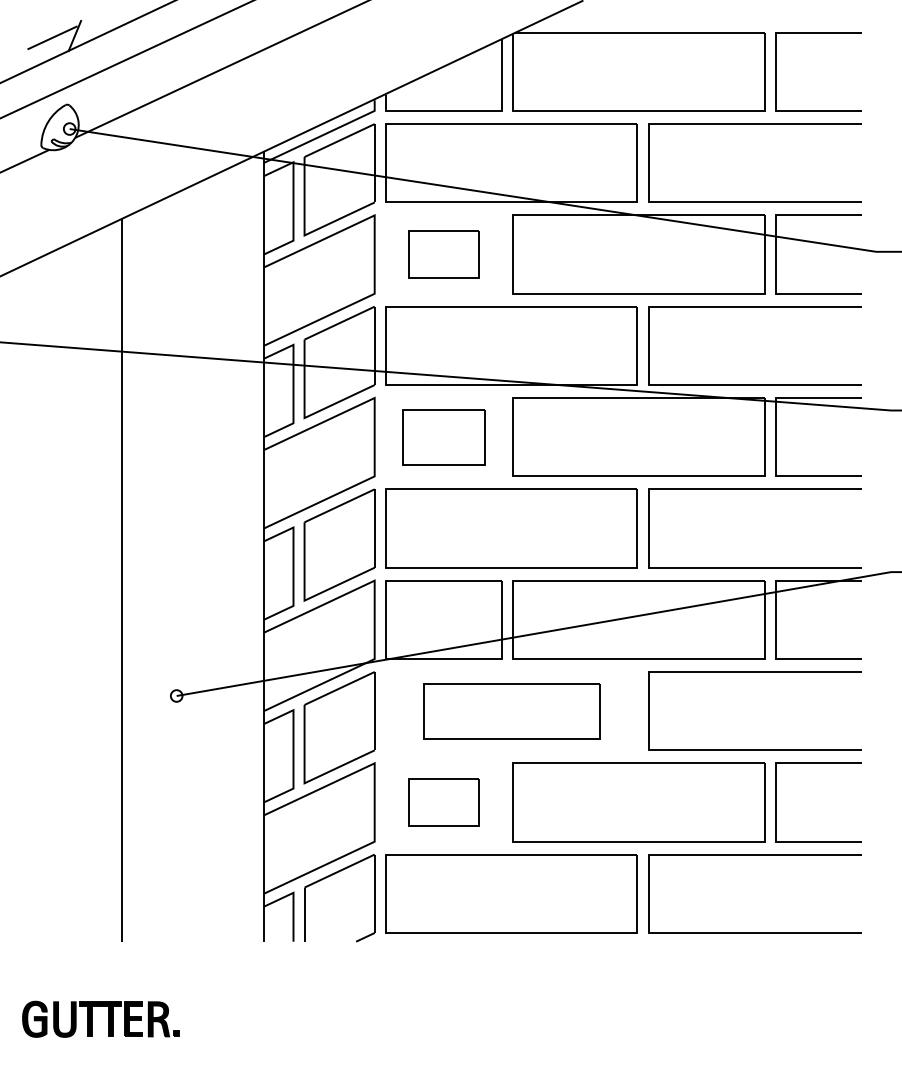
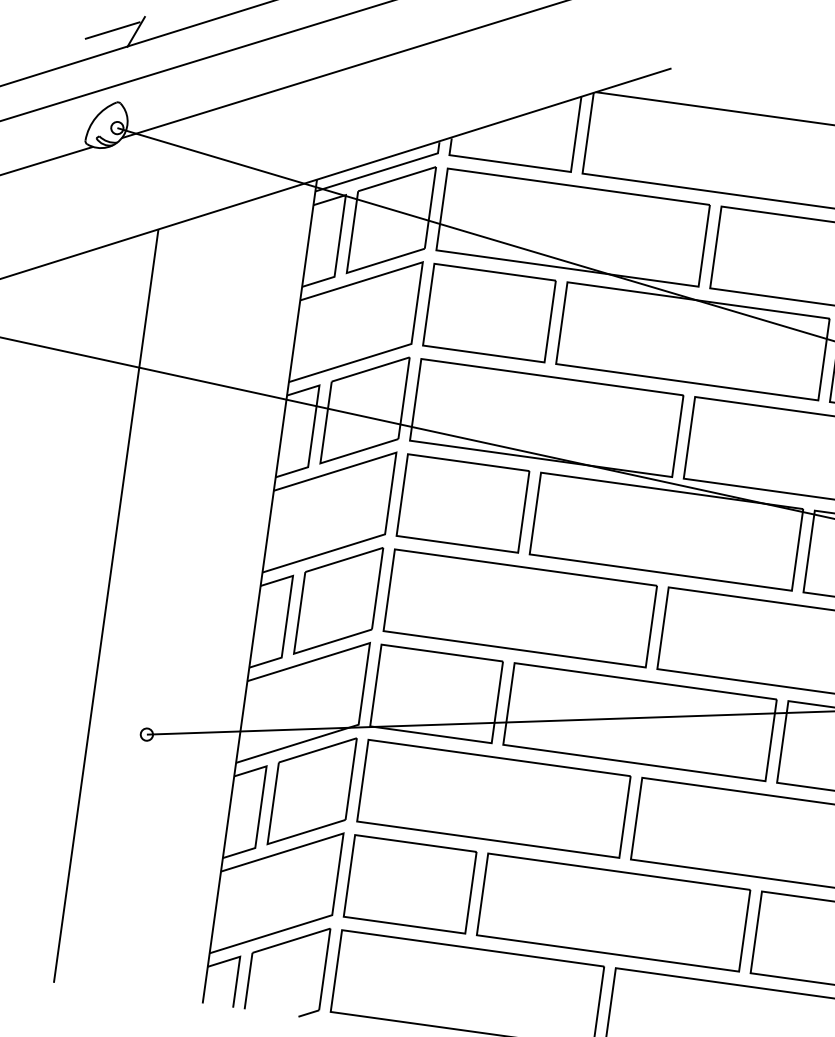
part: (443, 254) -> (488, 312), size x1.67
part: (443, 436) -> (462, 502), size x1.43
part: (511, 710) -> (493, 798), size x1.43
part: (443, 802) -> (409, 884), size x1.67

